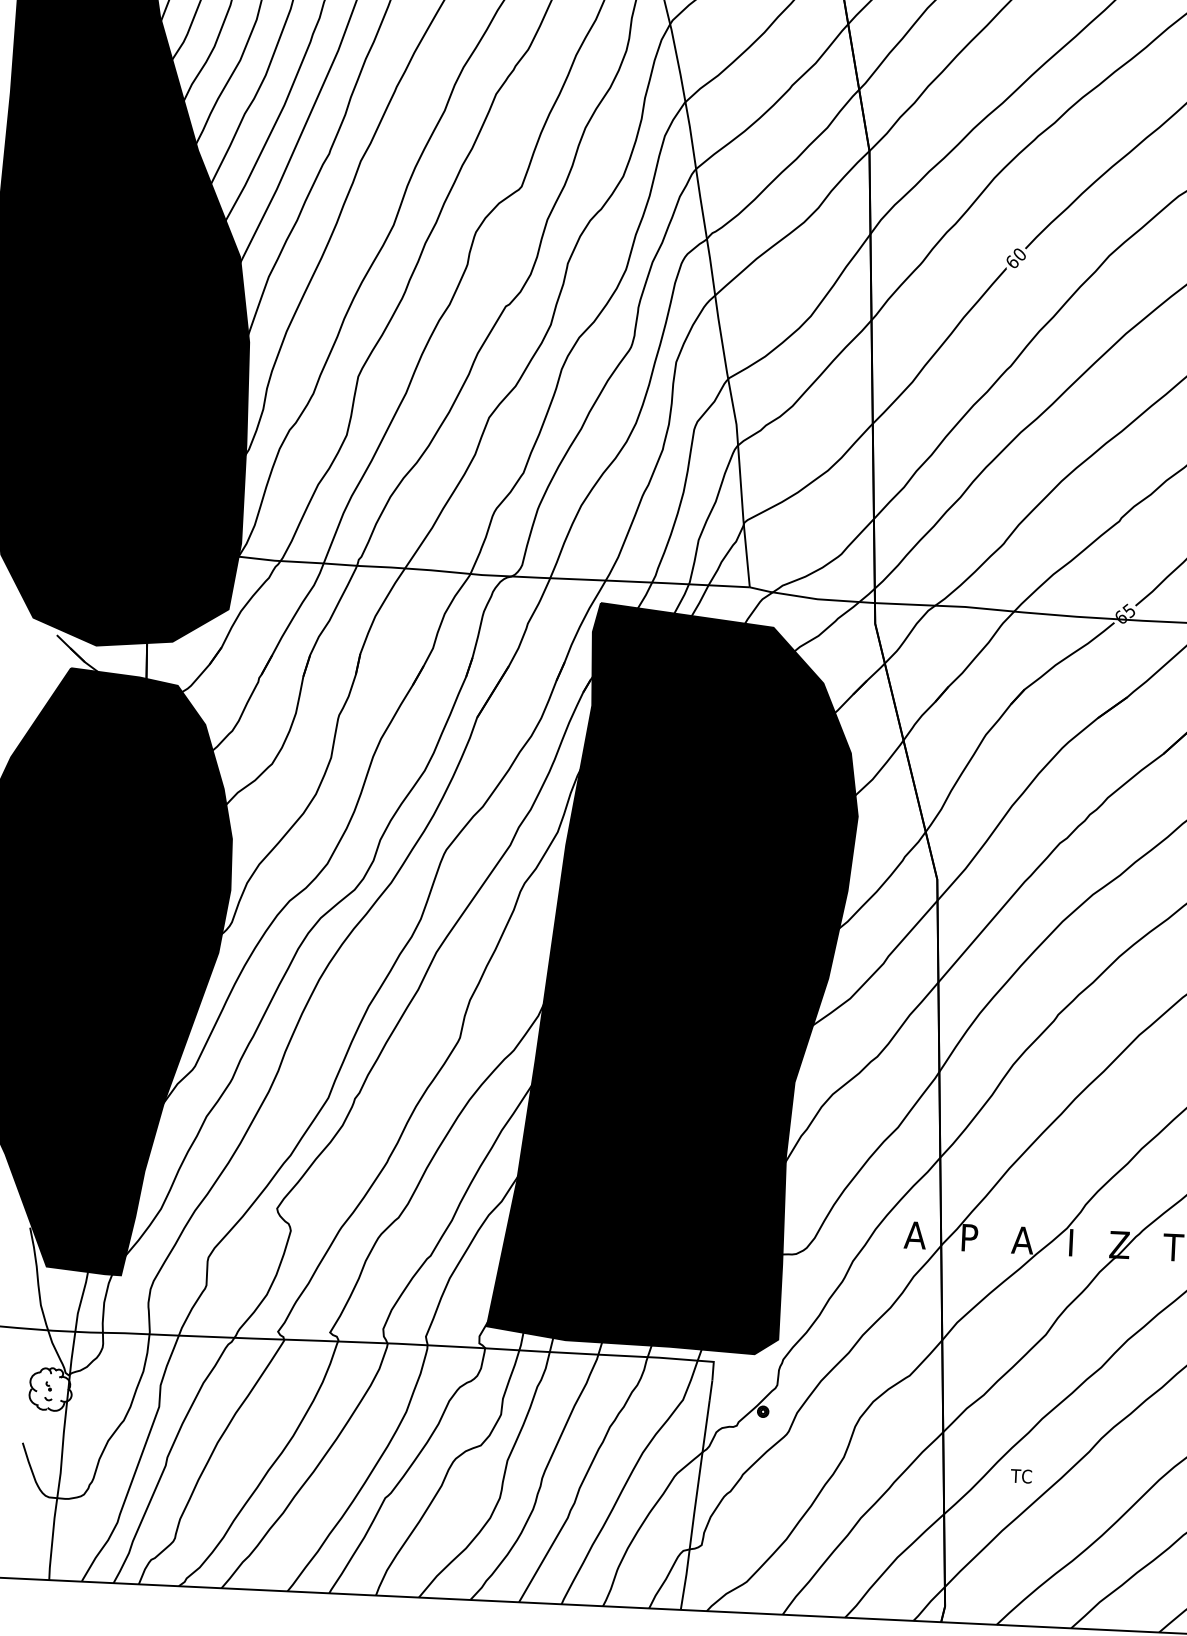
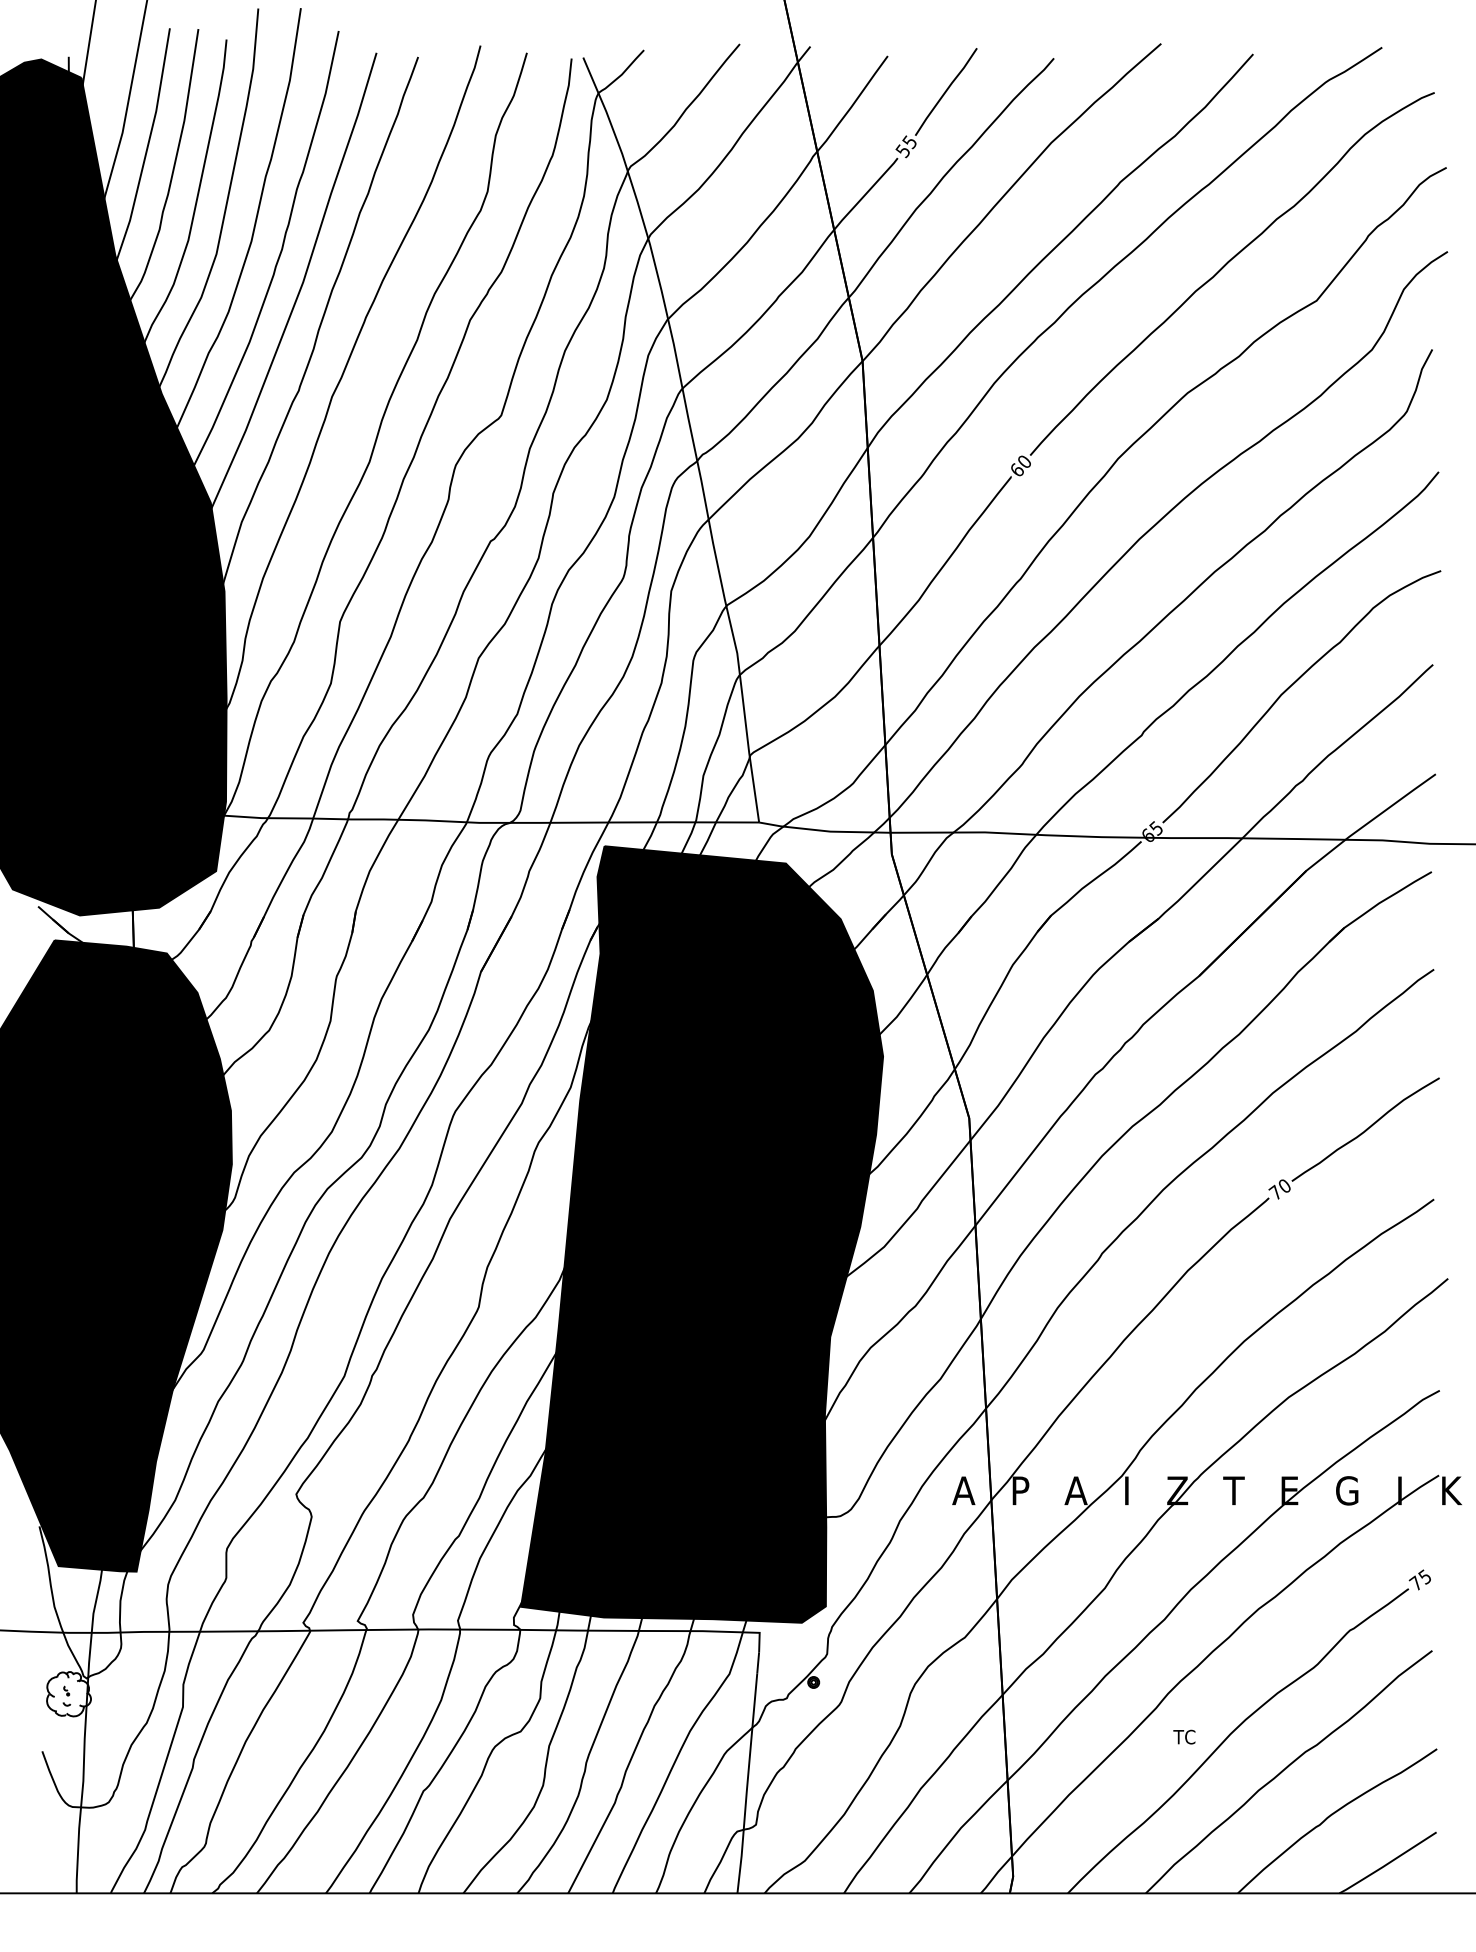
text: (1021, 1475) -> (1184, 1736), moved

